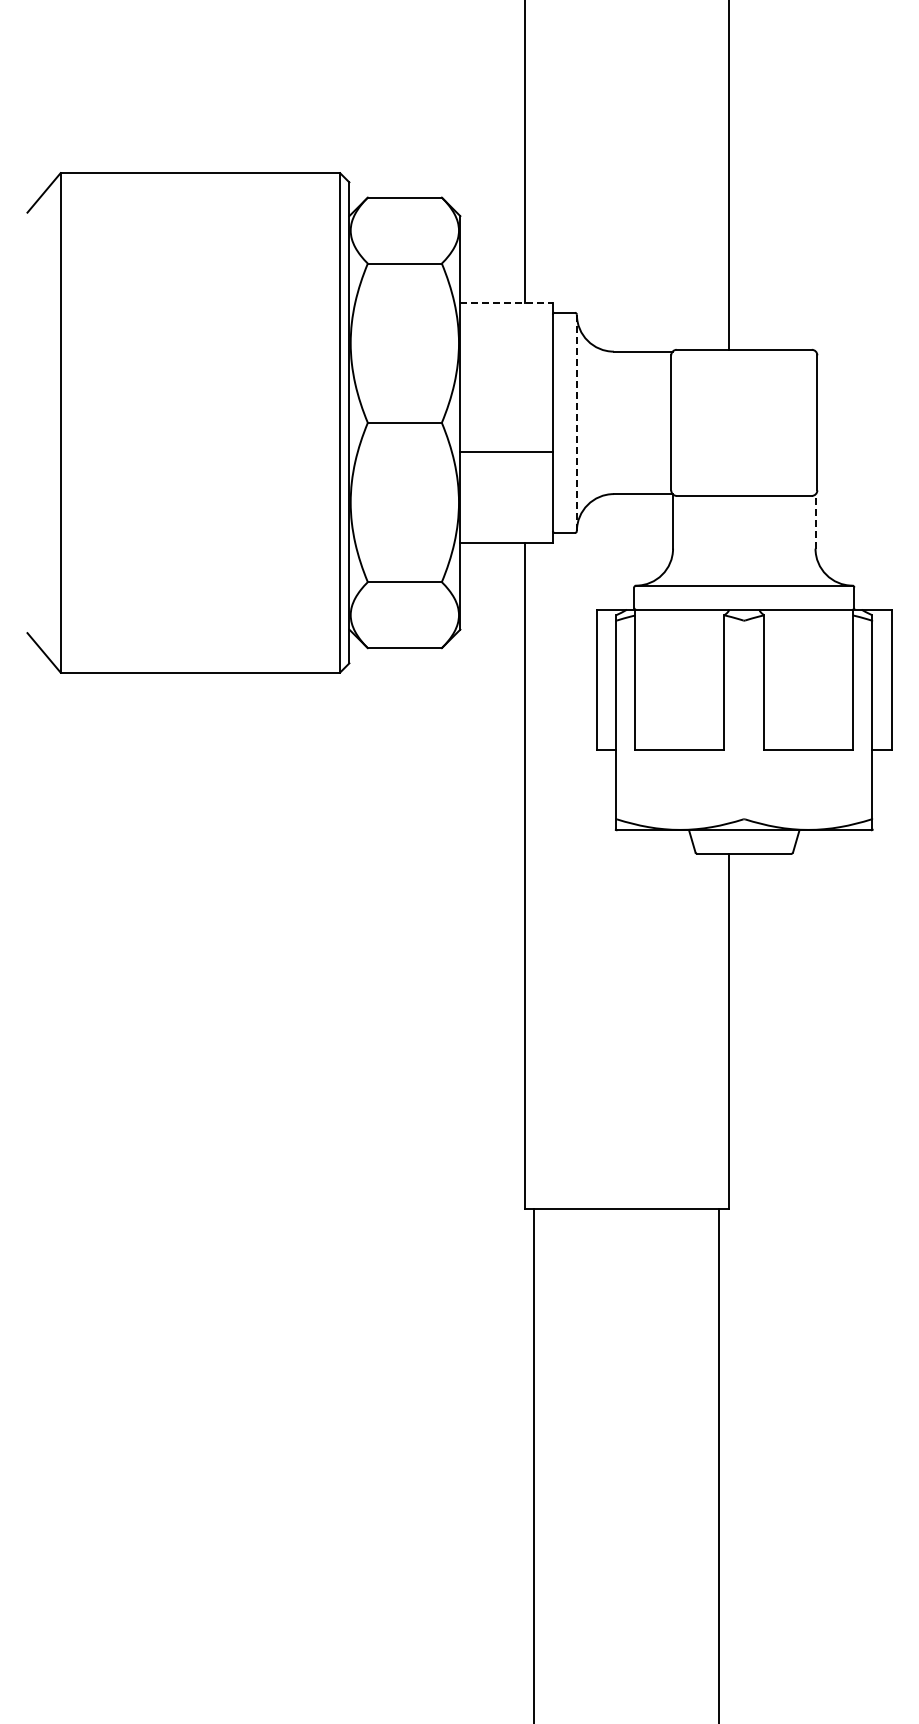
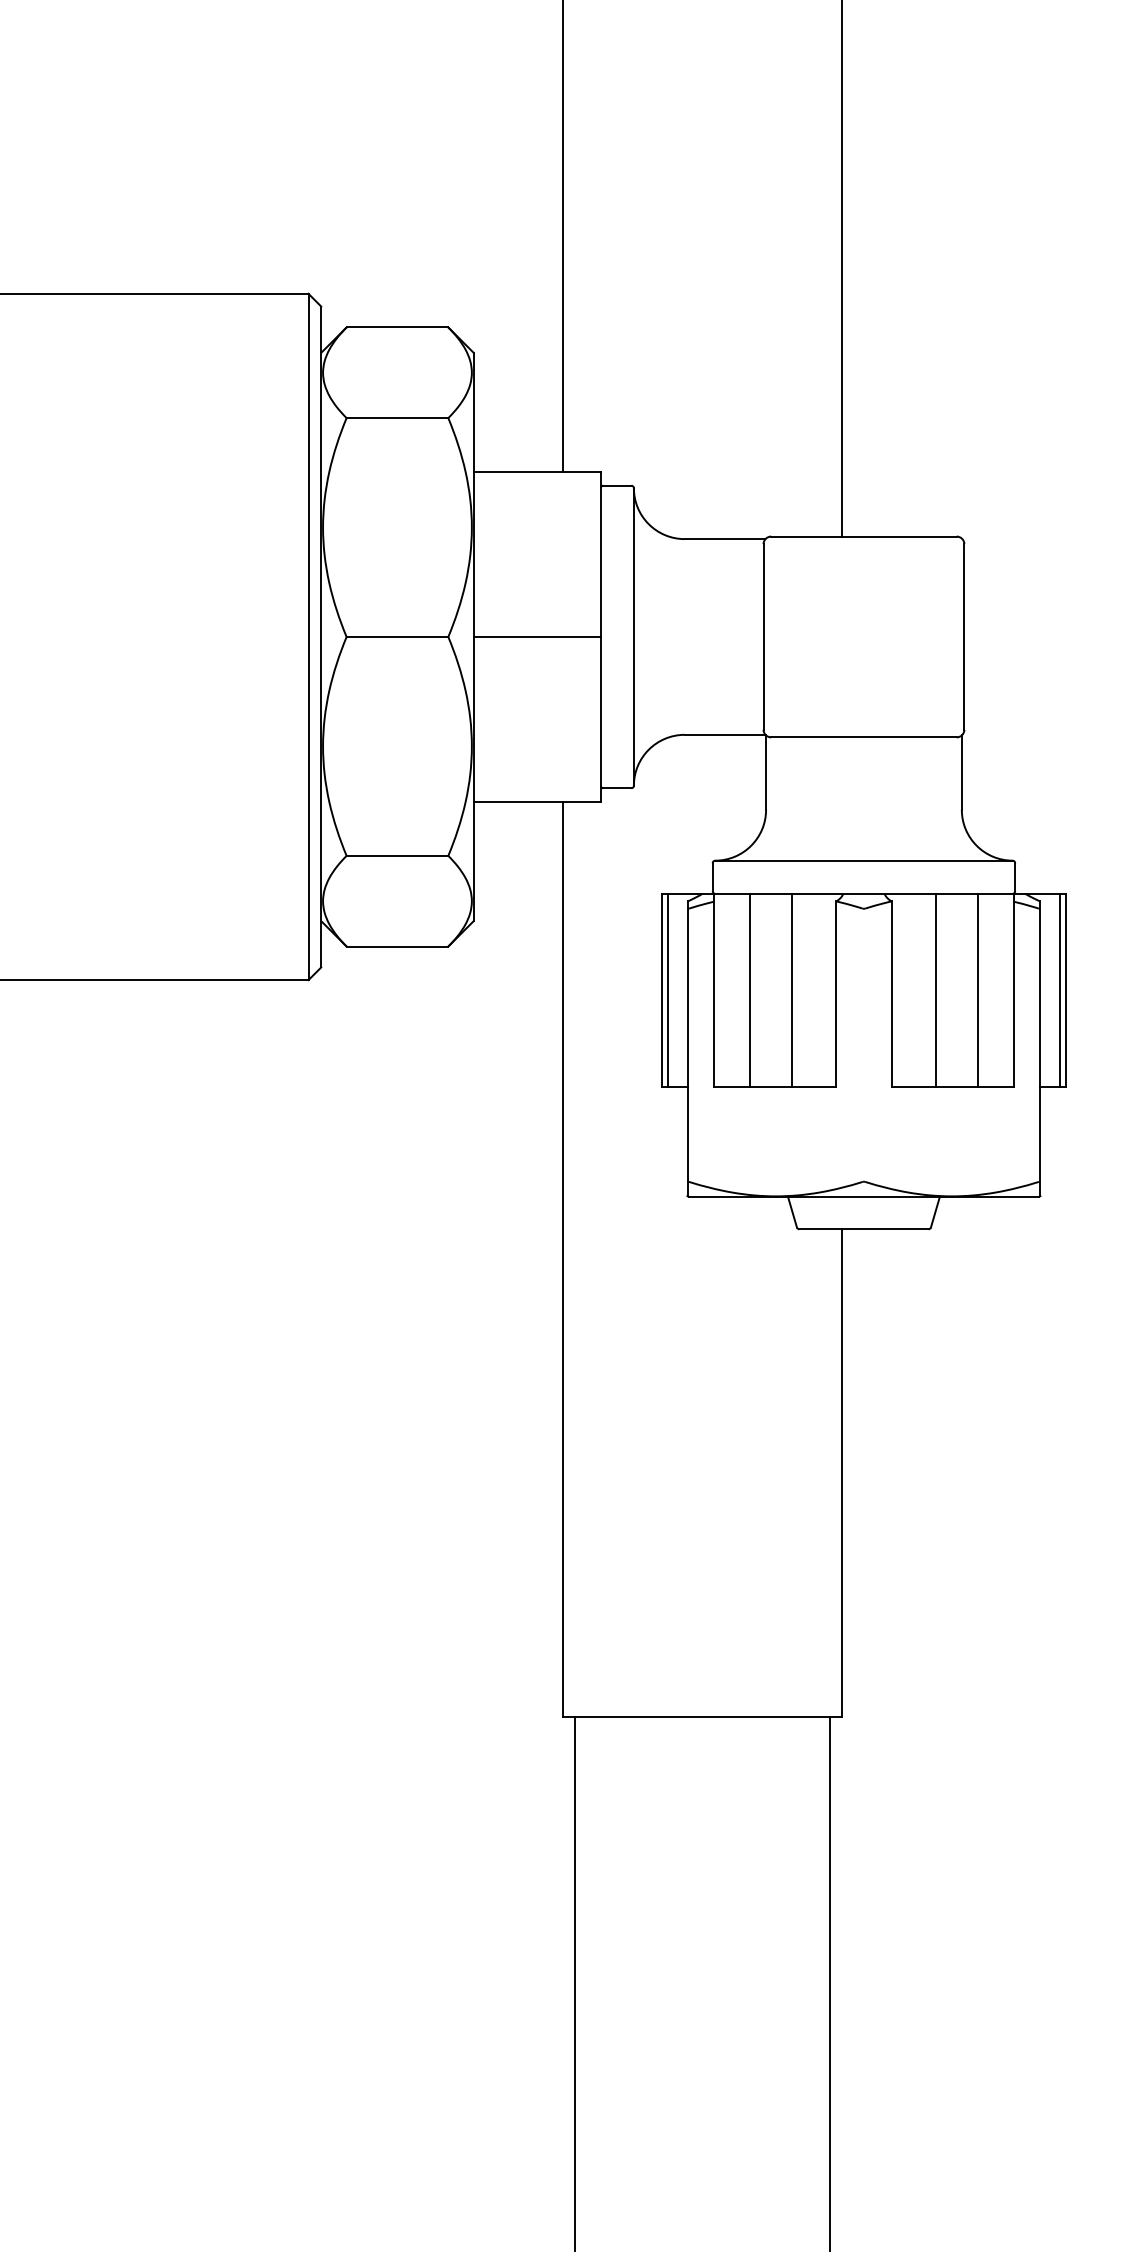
line: (507, 302) -> (538, 471), dashed -> solid
line: (576, 423) -> (633, 637), dashed -> solid
line: (506, 451) -> (537, 636), moved
line: (815, 521) -> (961, 772), dashed -> solid
line: (601, 679) -> (667, 989), added
line: (661, 679) -> (750, 989), added
line: (691, 679) -> (791, 989), added
line: (796, 679) -> (935, 989), added
line: (827, 679) -> (978, 989), added
line: (886, 679) -> (1059, 989), added

